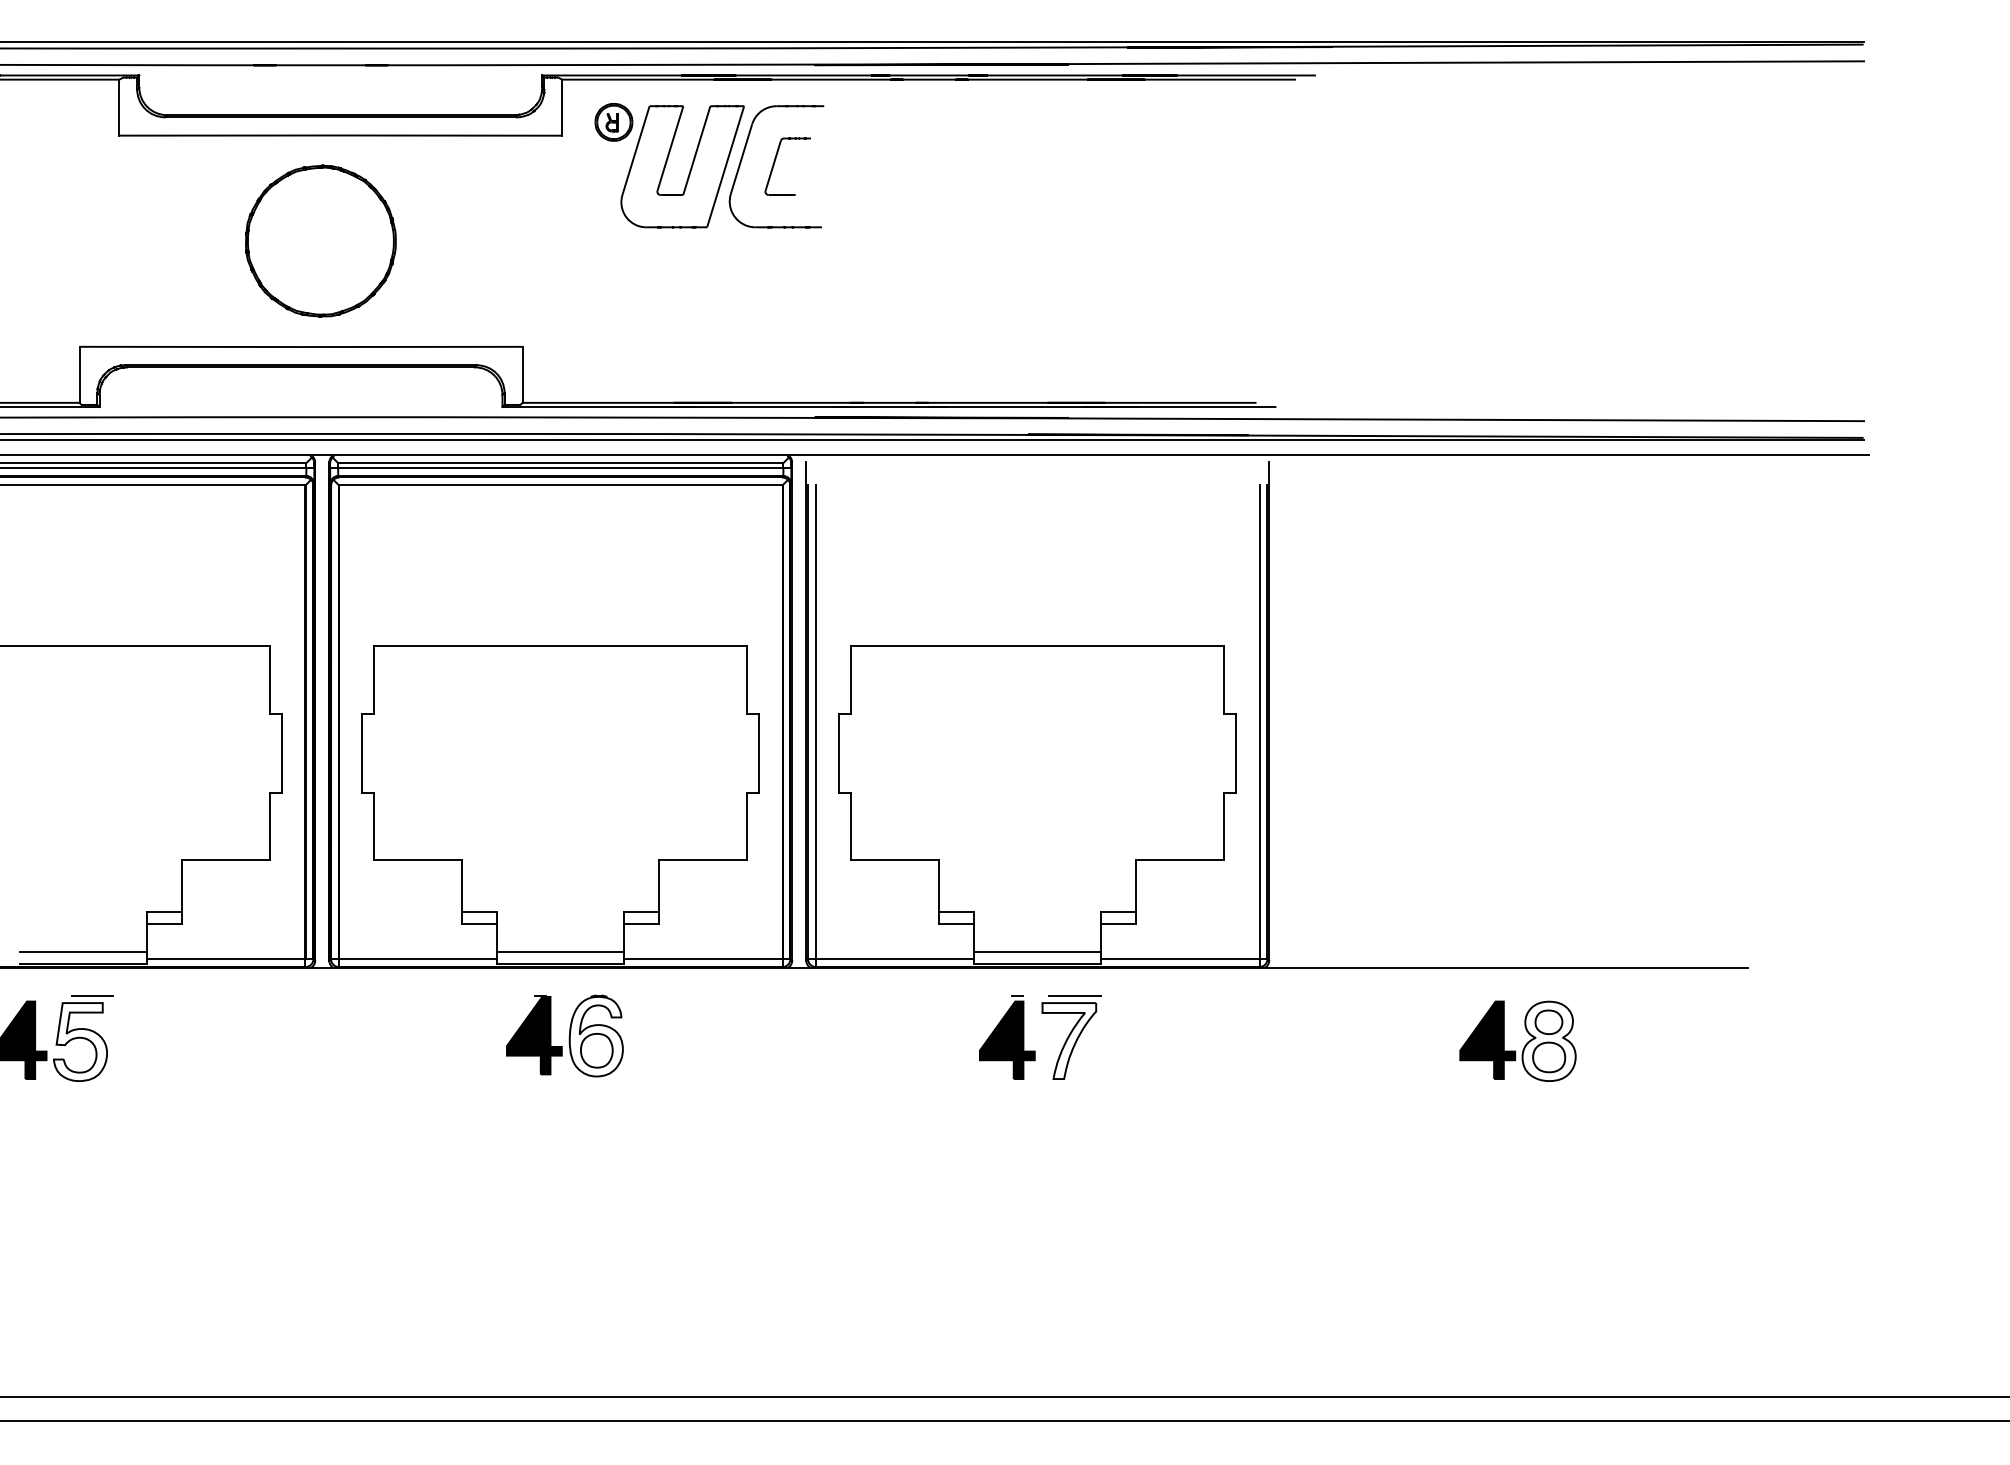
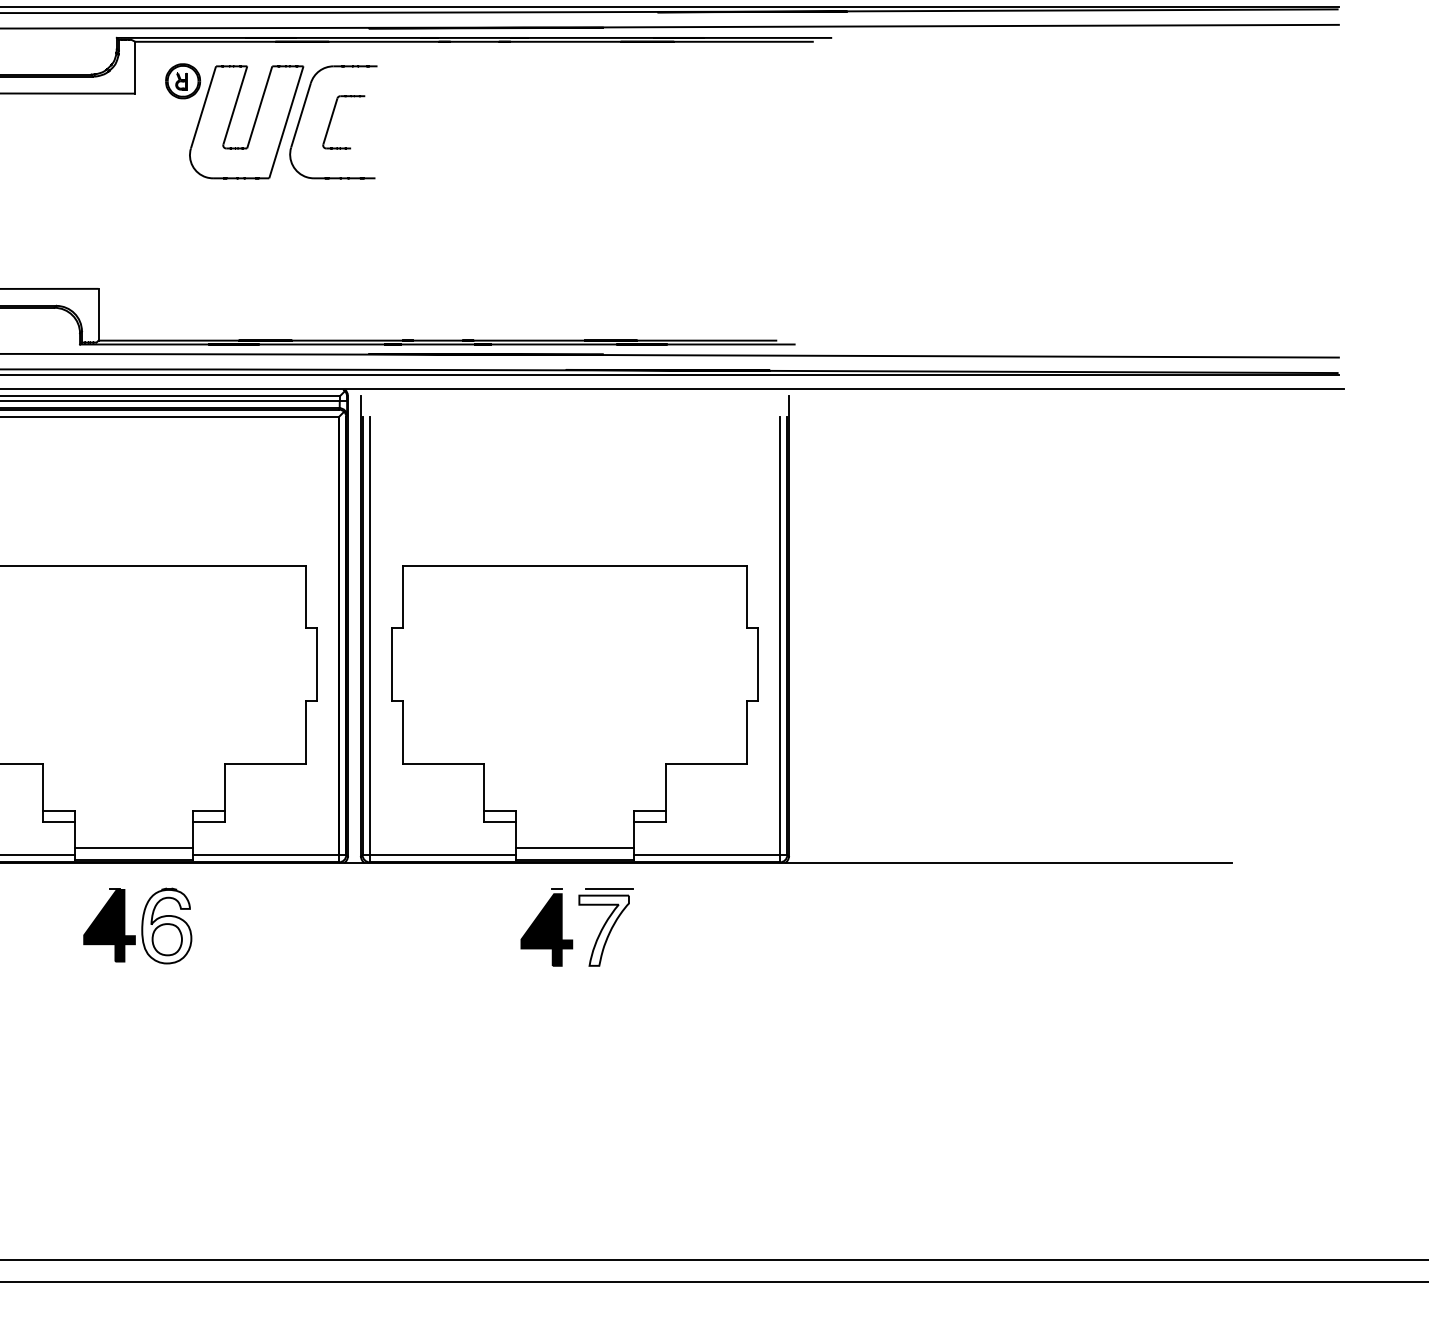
part: (1524, 1045) -> (1024, 934), removed

